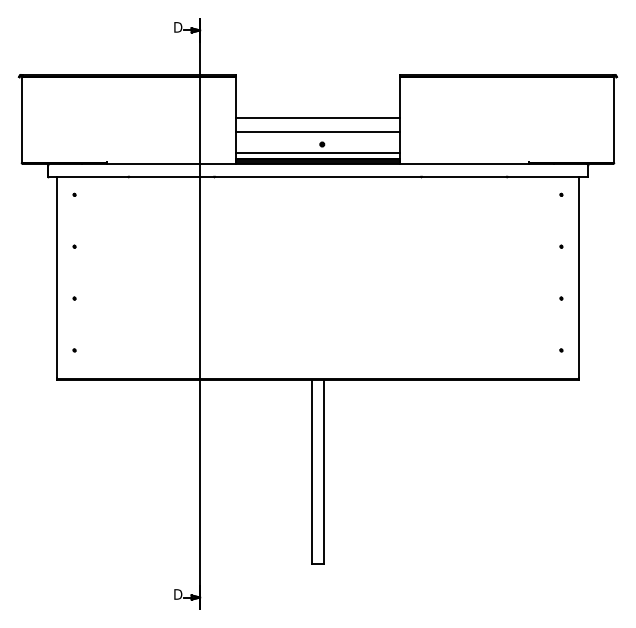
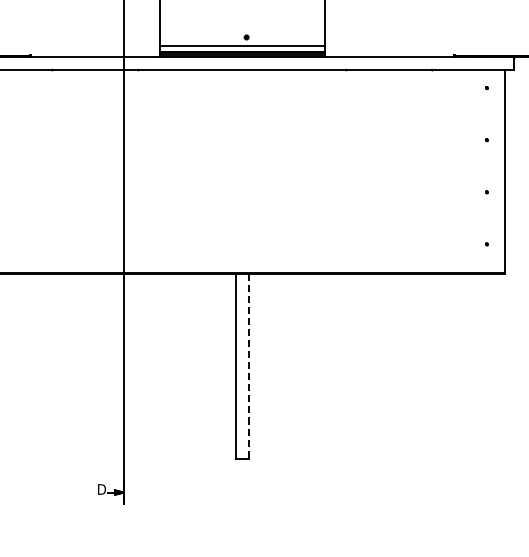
line: (317, 118) -> (241, 11), removed
line: (317, 131) -> (241, 24), removed
line: (324, 471) -> (248, 365), solid -> dashed

